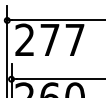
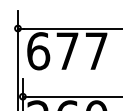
text: (24, 39) -> (37, 50), 277 -> 677

